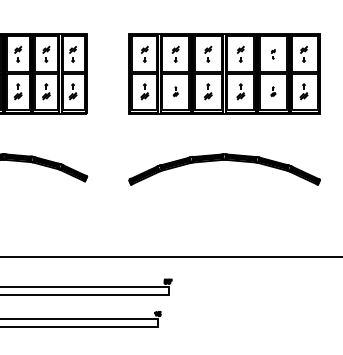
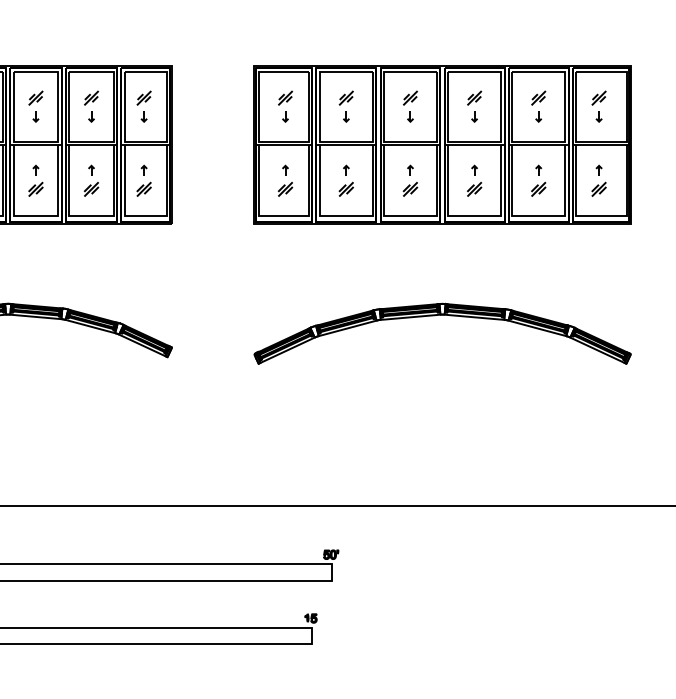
part: (273, 53) -> (538, 105), size x1.67
part: (175, 91) -> (345, 180), size x1.67
part: (273, 91) -> (538, 180), size x1.67

